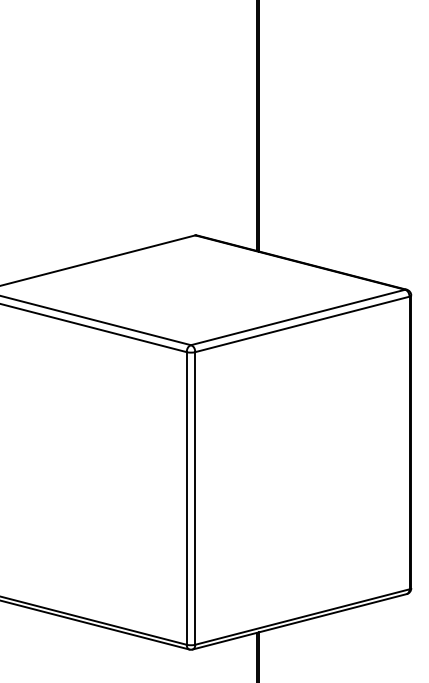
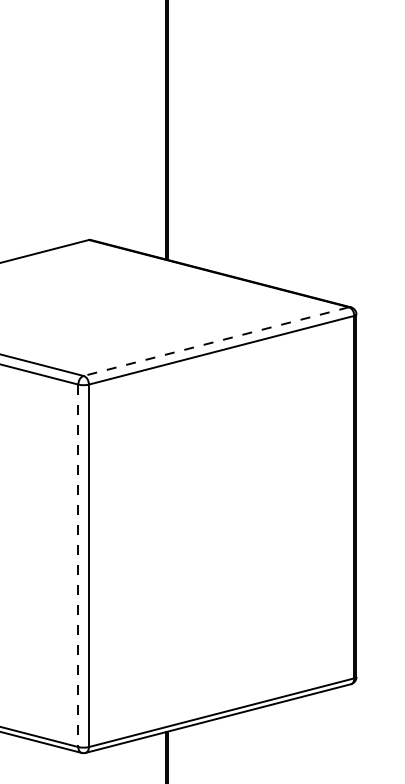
line: (298, 317) -> (216, 341), solid -> dashed
line: (186, 498) -> (78, 565), solid -> dashed

